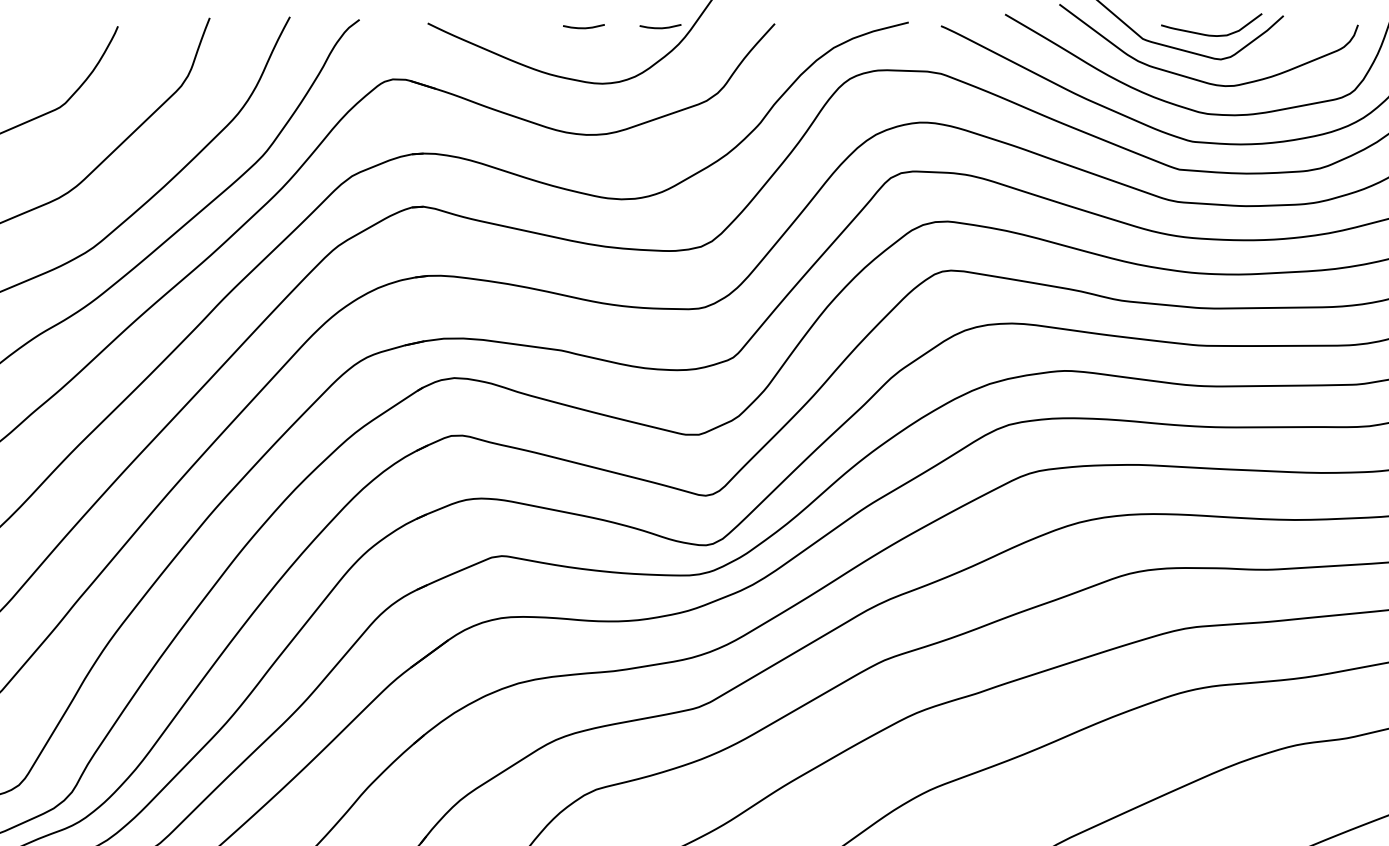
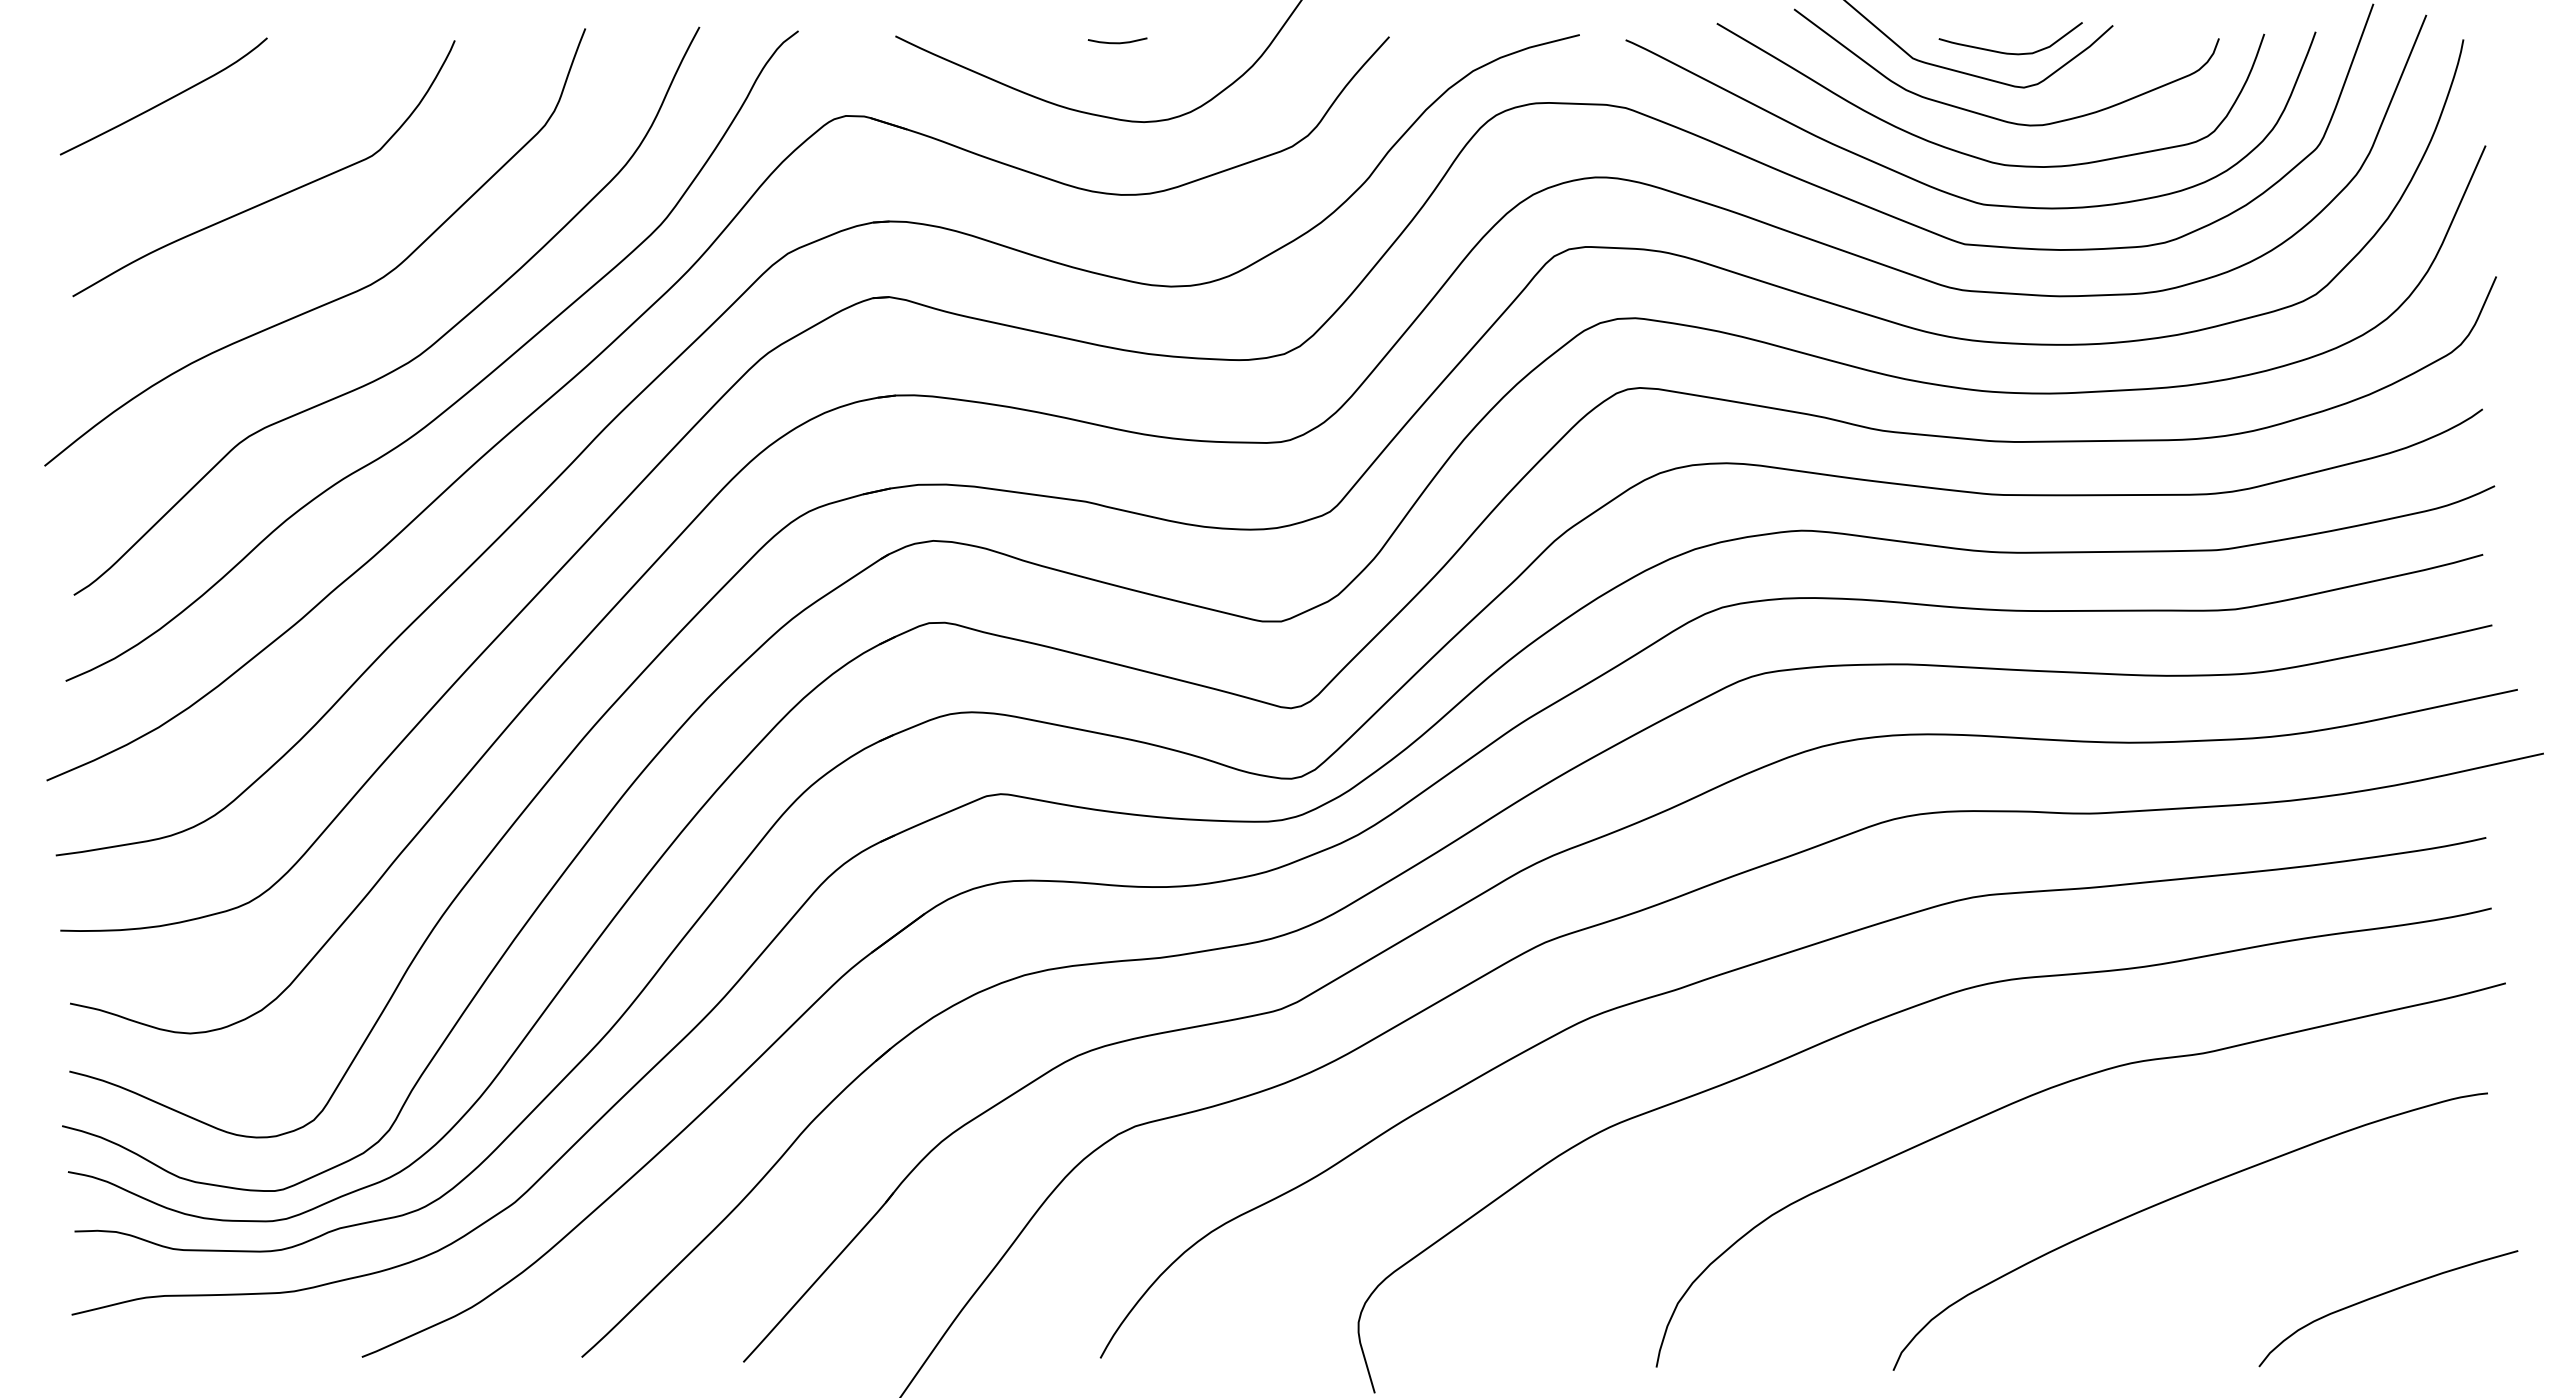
curve: (660, 27) -> (1226, 42), removed

